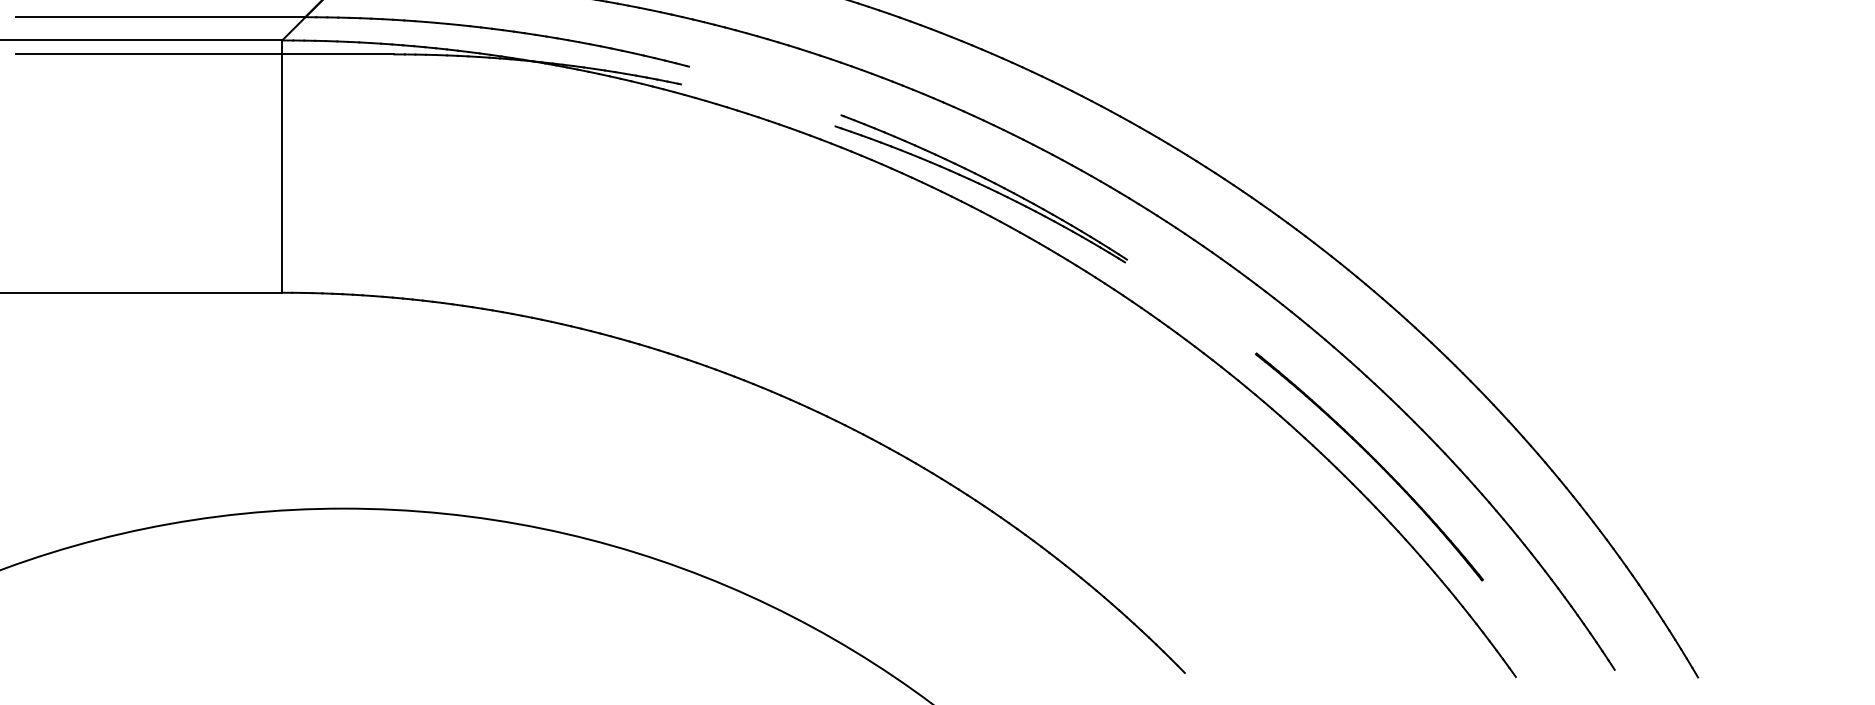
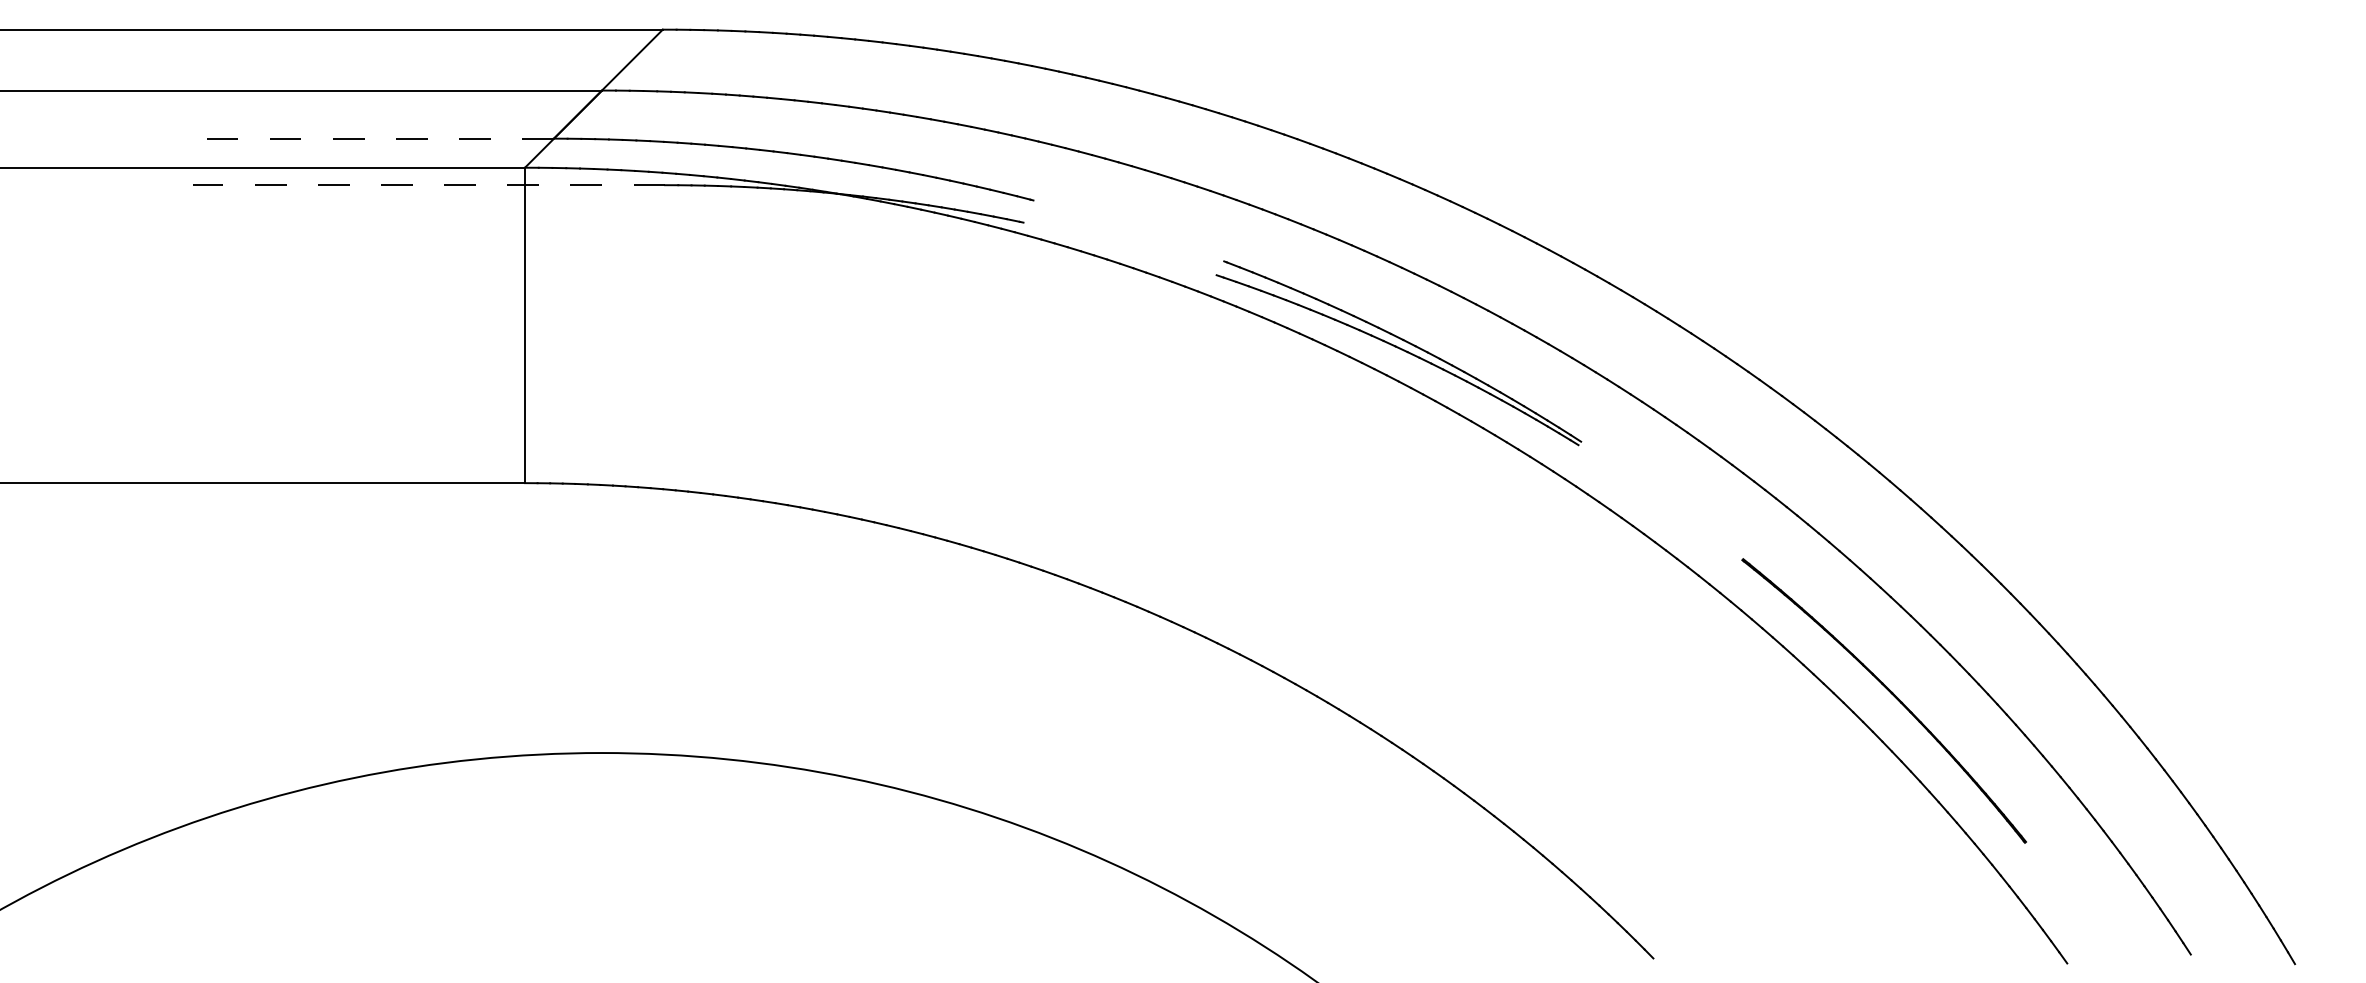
line: (161, 17) -> (373, 138), solid -> dashed
line: (205, 54) -> (428, 185), solid -> dashed

